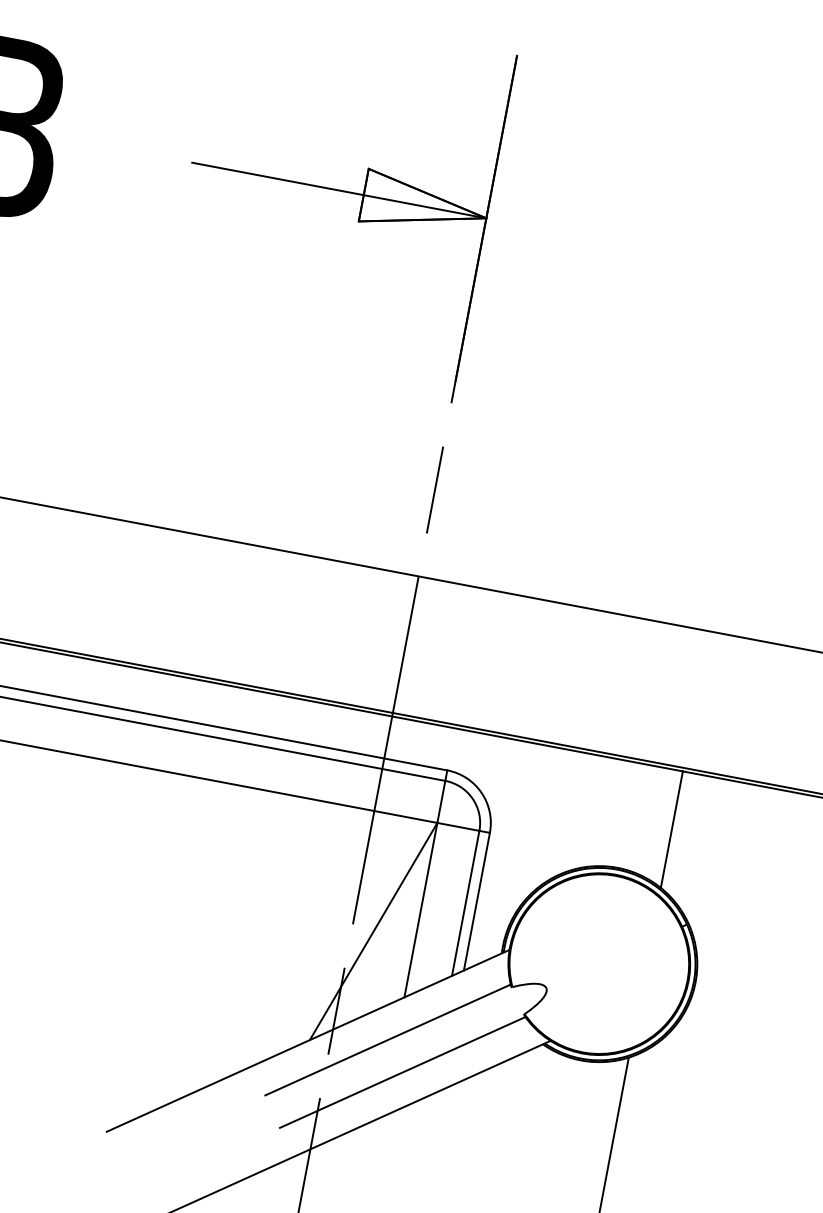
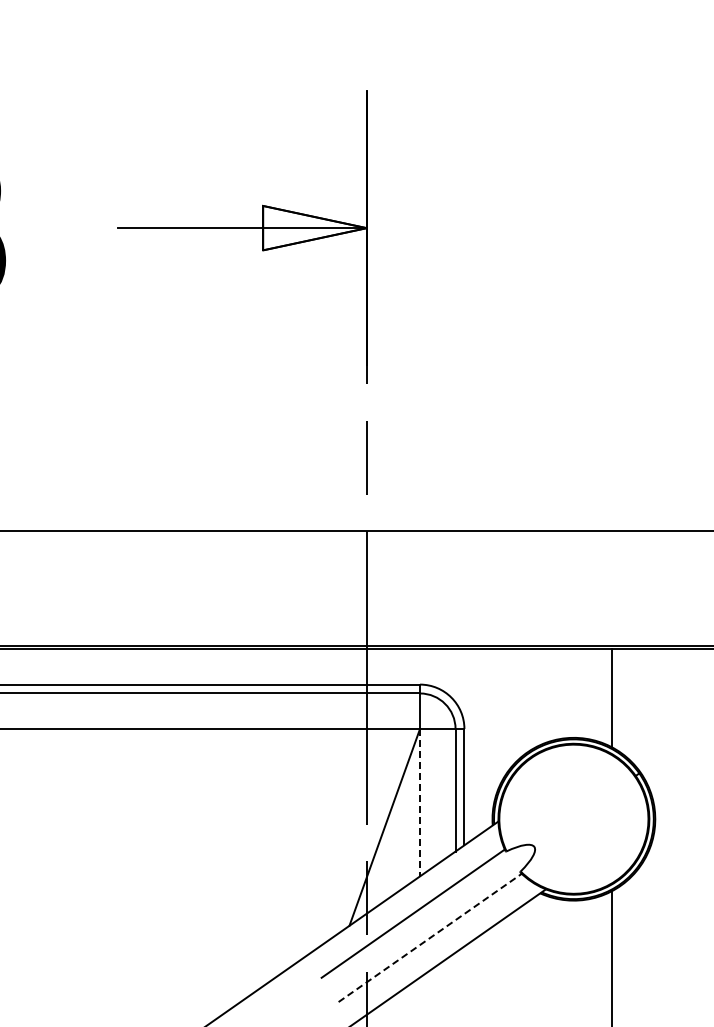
line: (421, 910) -> (420, 802), solid -> dashed
line: (403, 1072) -> (430, 937), solid -> dashed

